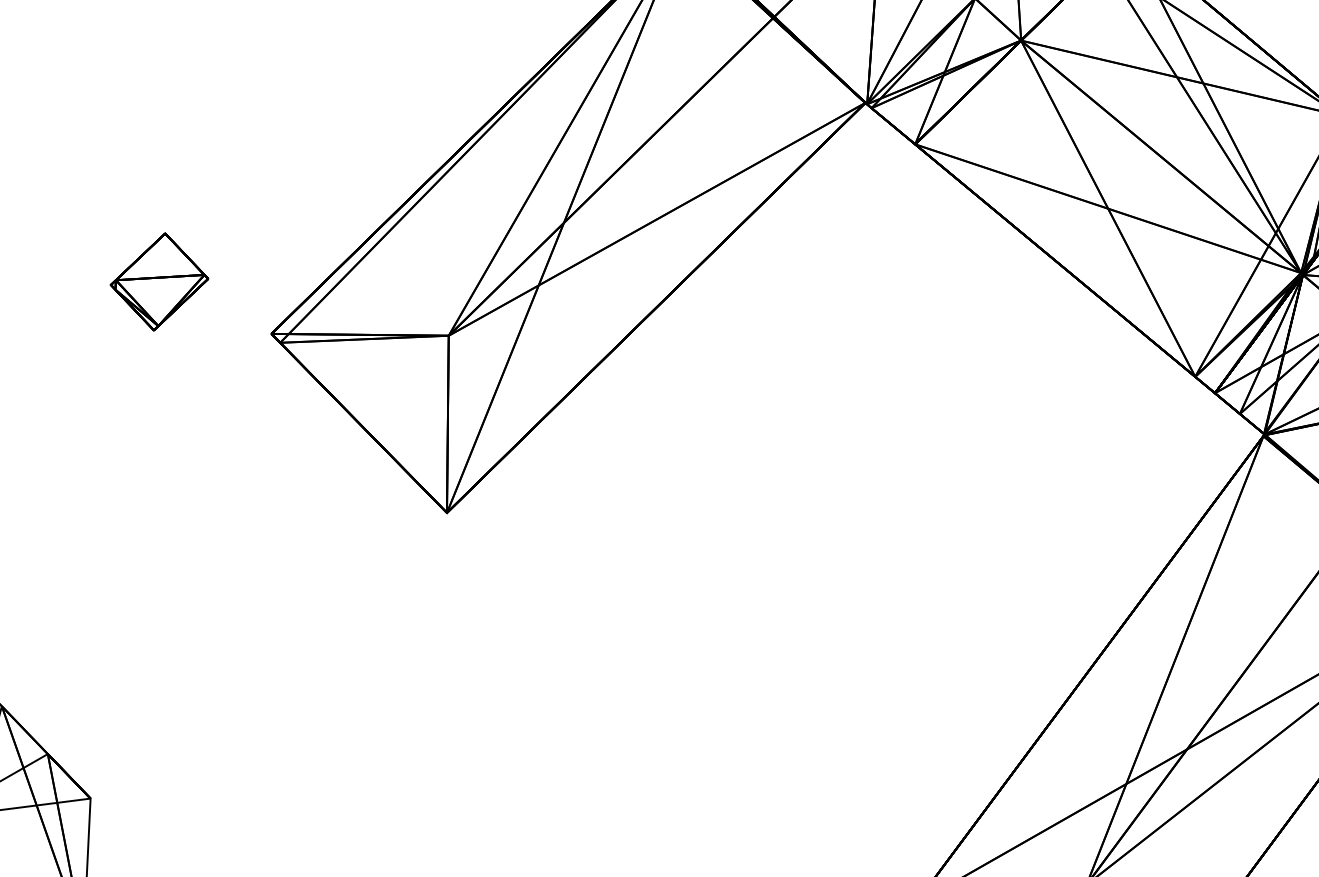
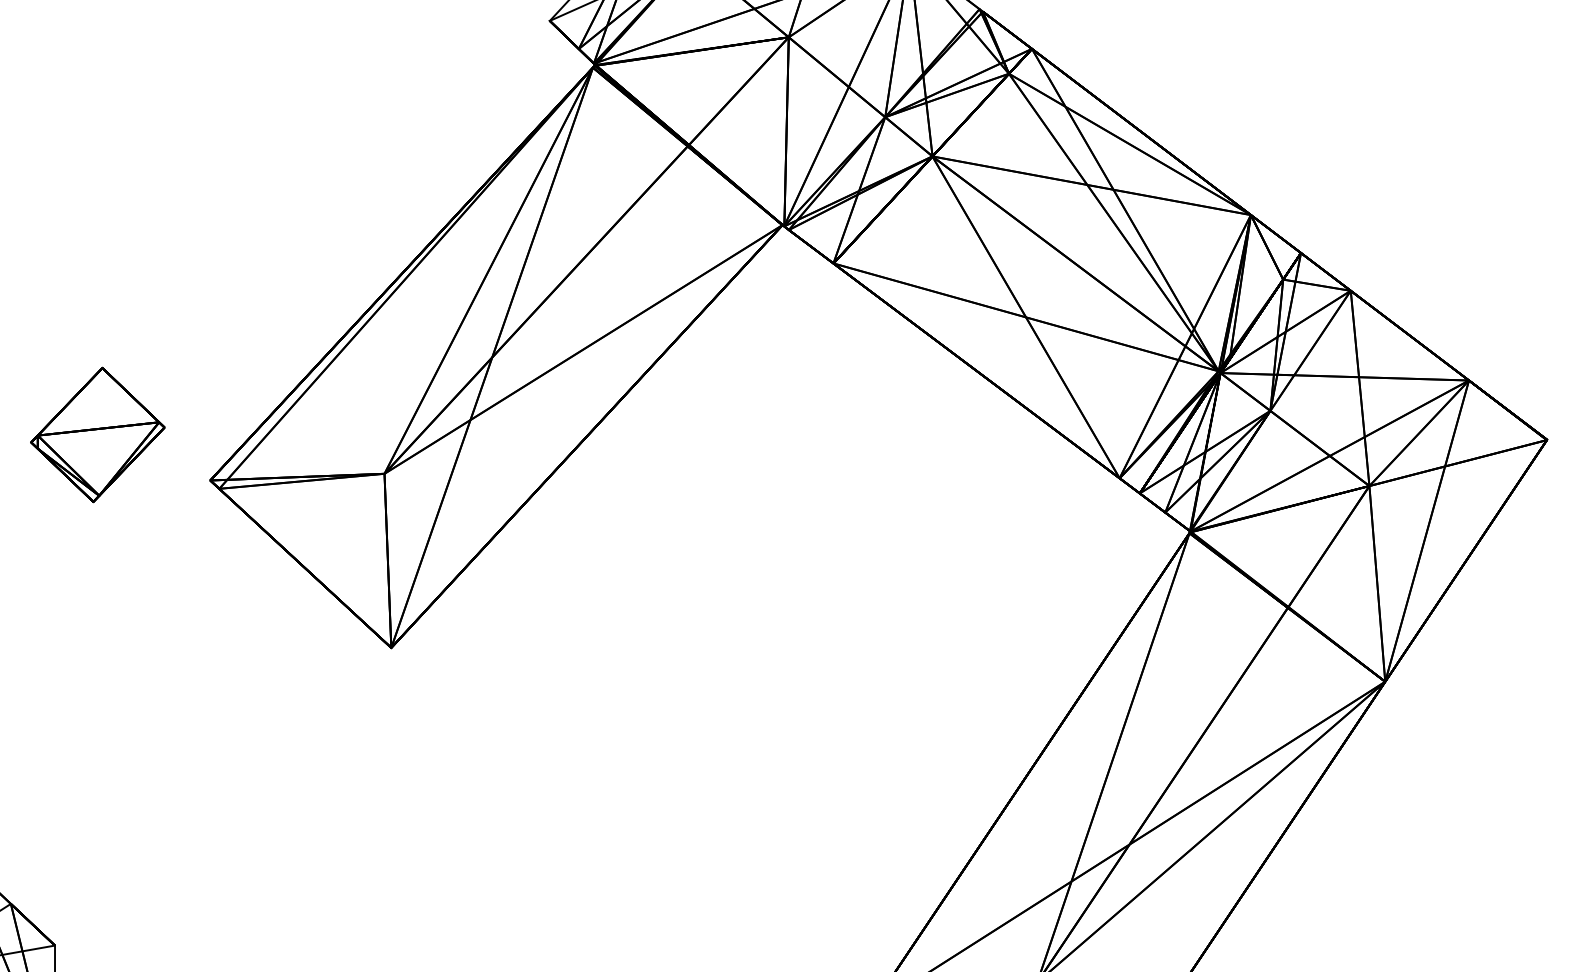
part: (159, 281) -> (97, 434), size x1.4

